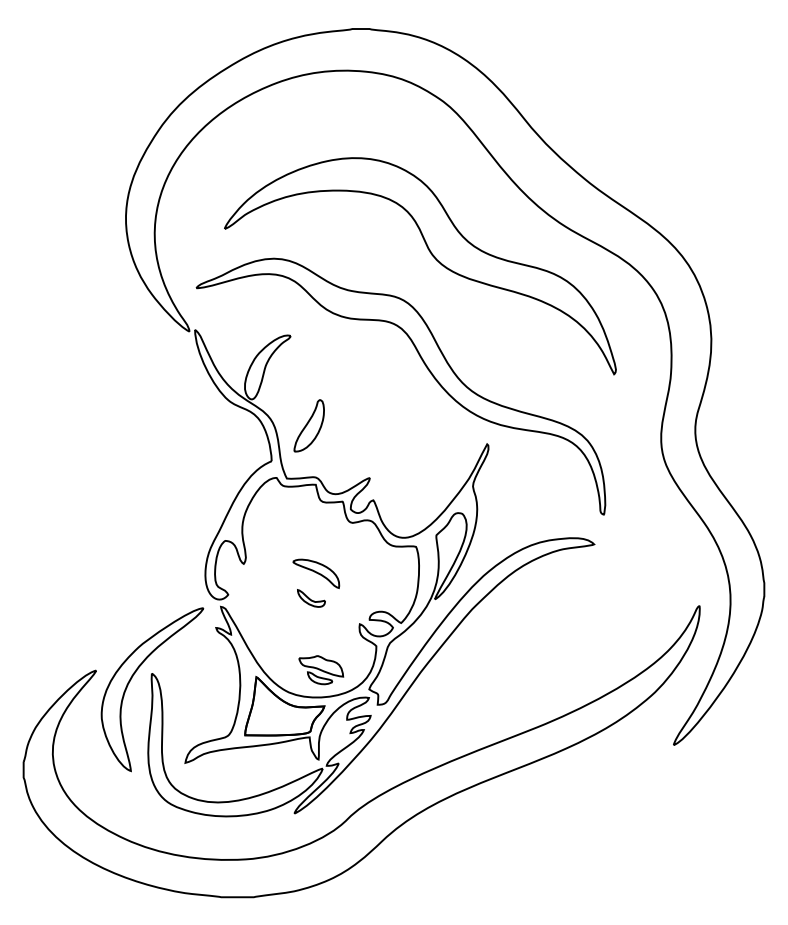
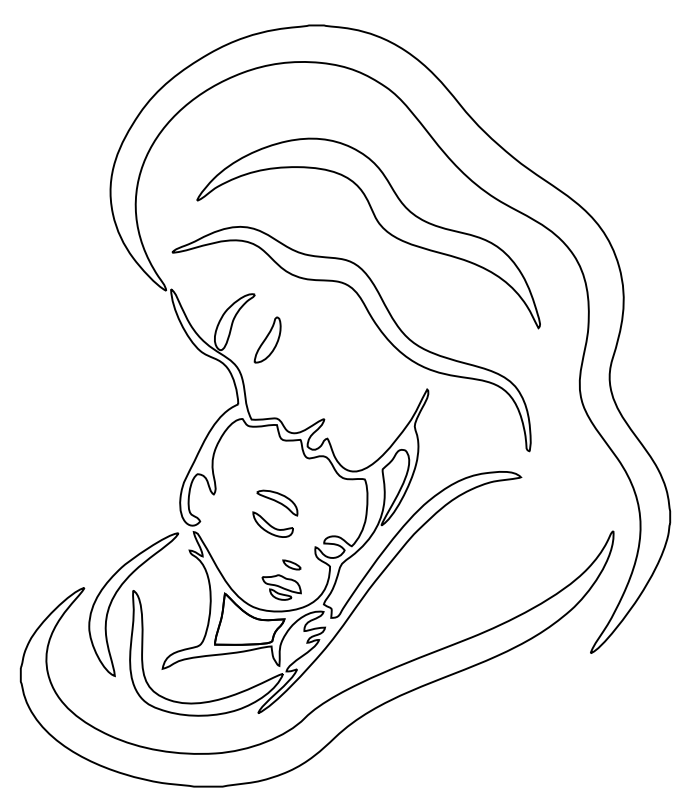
part: (308, 425) -> (267, 339), moved
part: (311, 598) -> (273, 524), size x1.67
part: (332, 644) -> (291, 565), added

